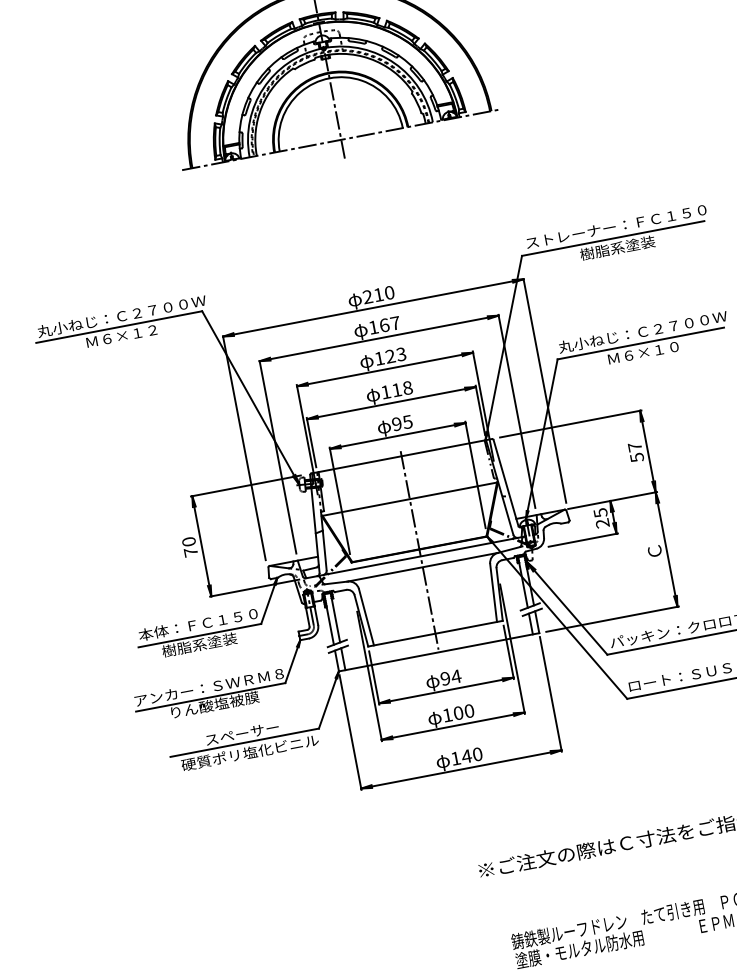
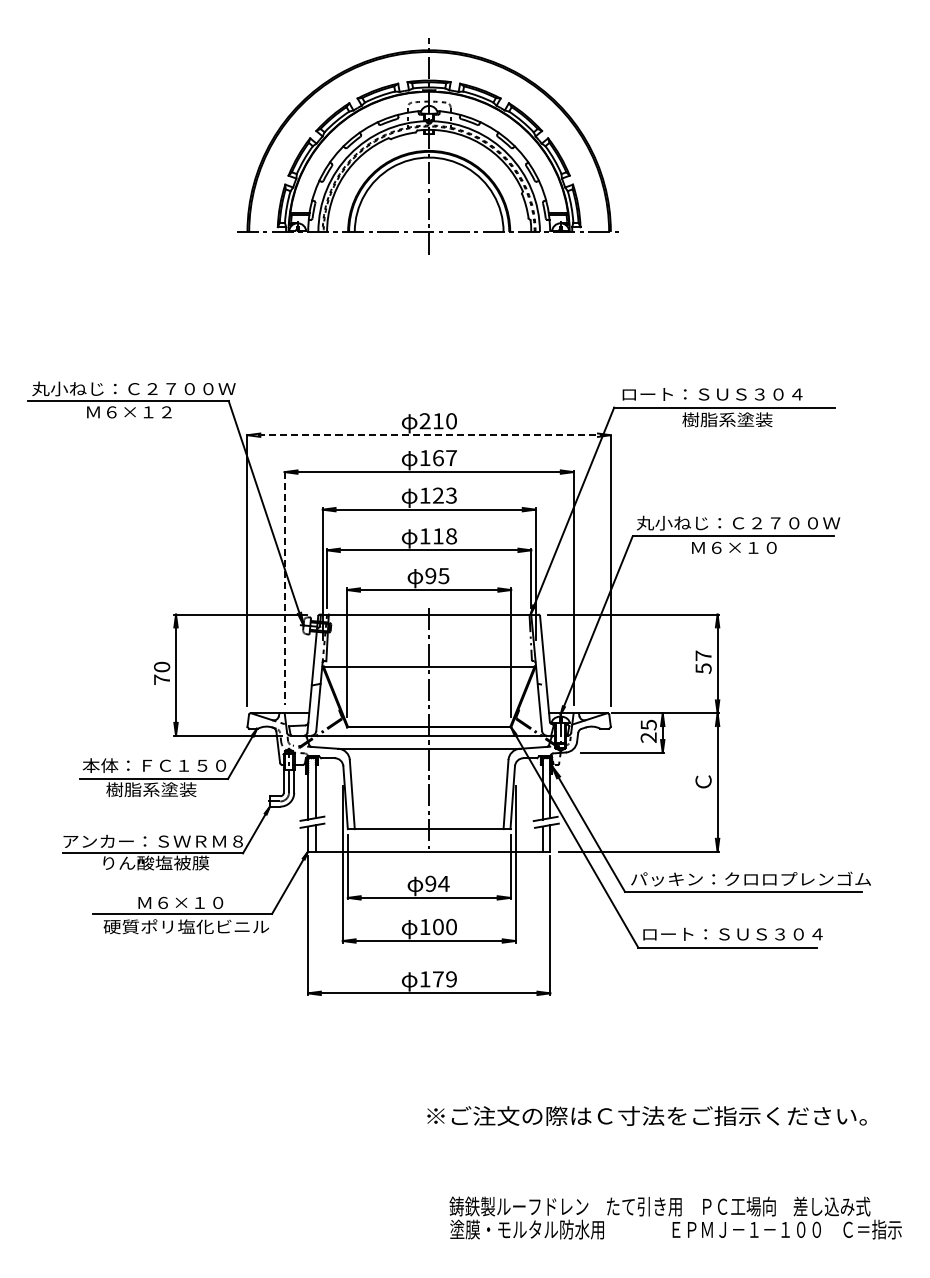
text: (616, 226) -> (730, 394), ストレーナー：ＦＣ１５０ -> ロート：ＳＵＳ３０４
line: (373, 308) -> (429, 435), solid -> dashed
line: (277, 457) -> (284, 588), solid -> dashed
text: (242, 733) -> (181, 902), スペーサー -> Ｍ６×１０
text: (471, 755) -> (444, 979), 140 -> 179

